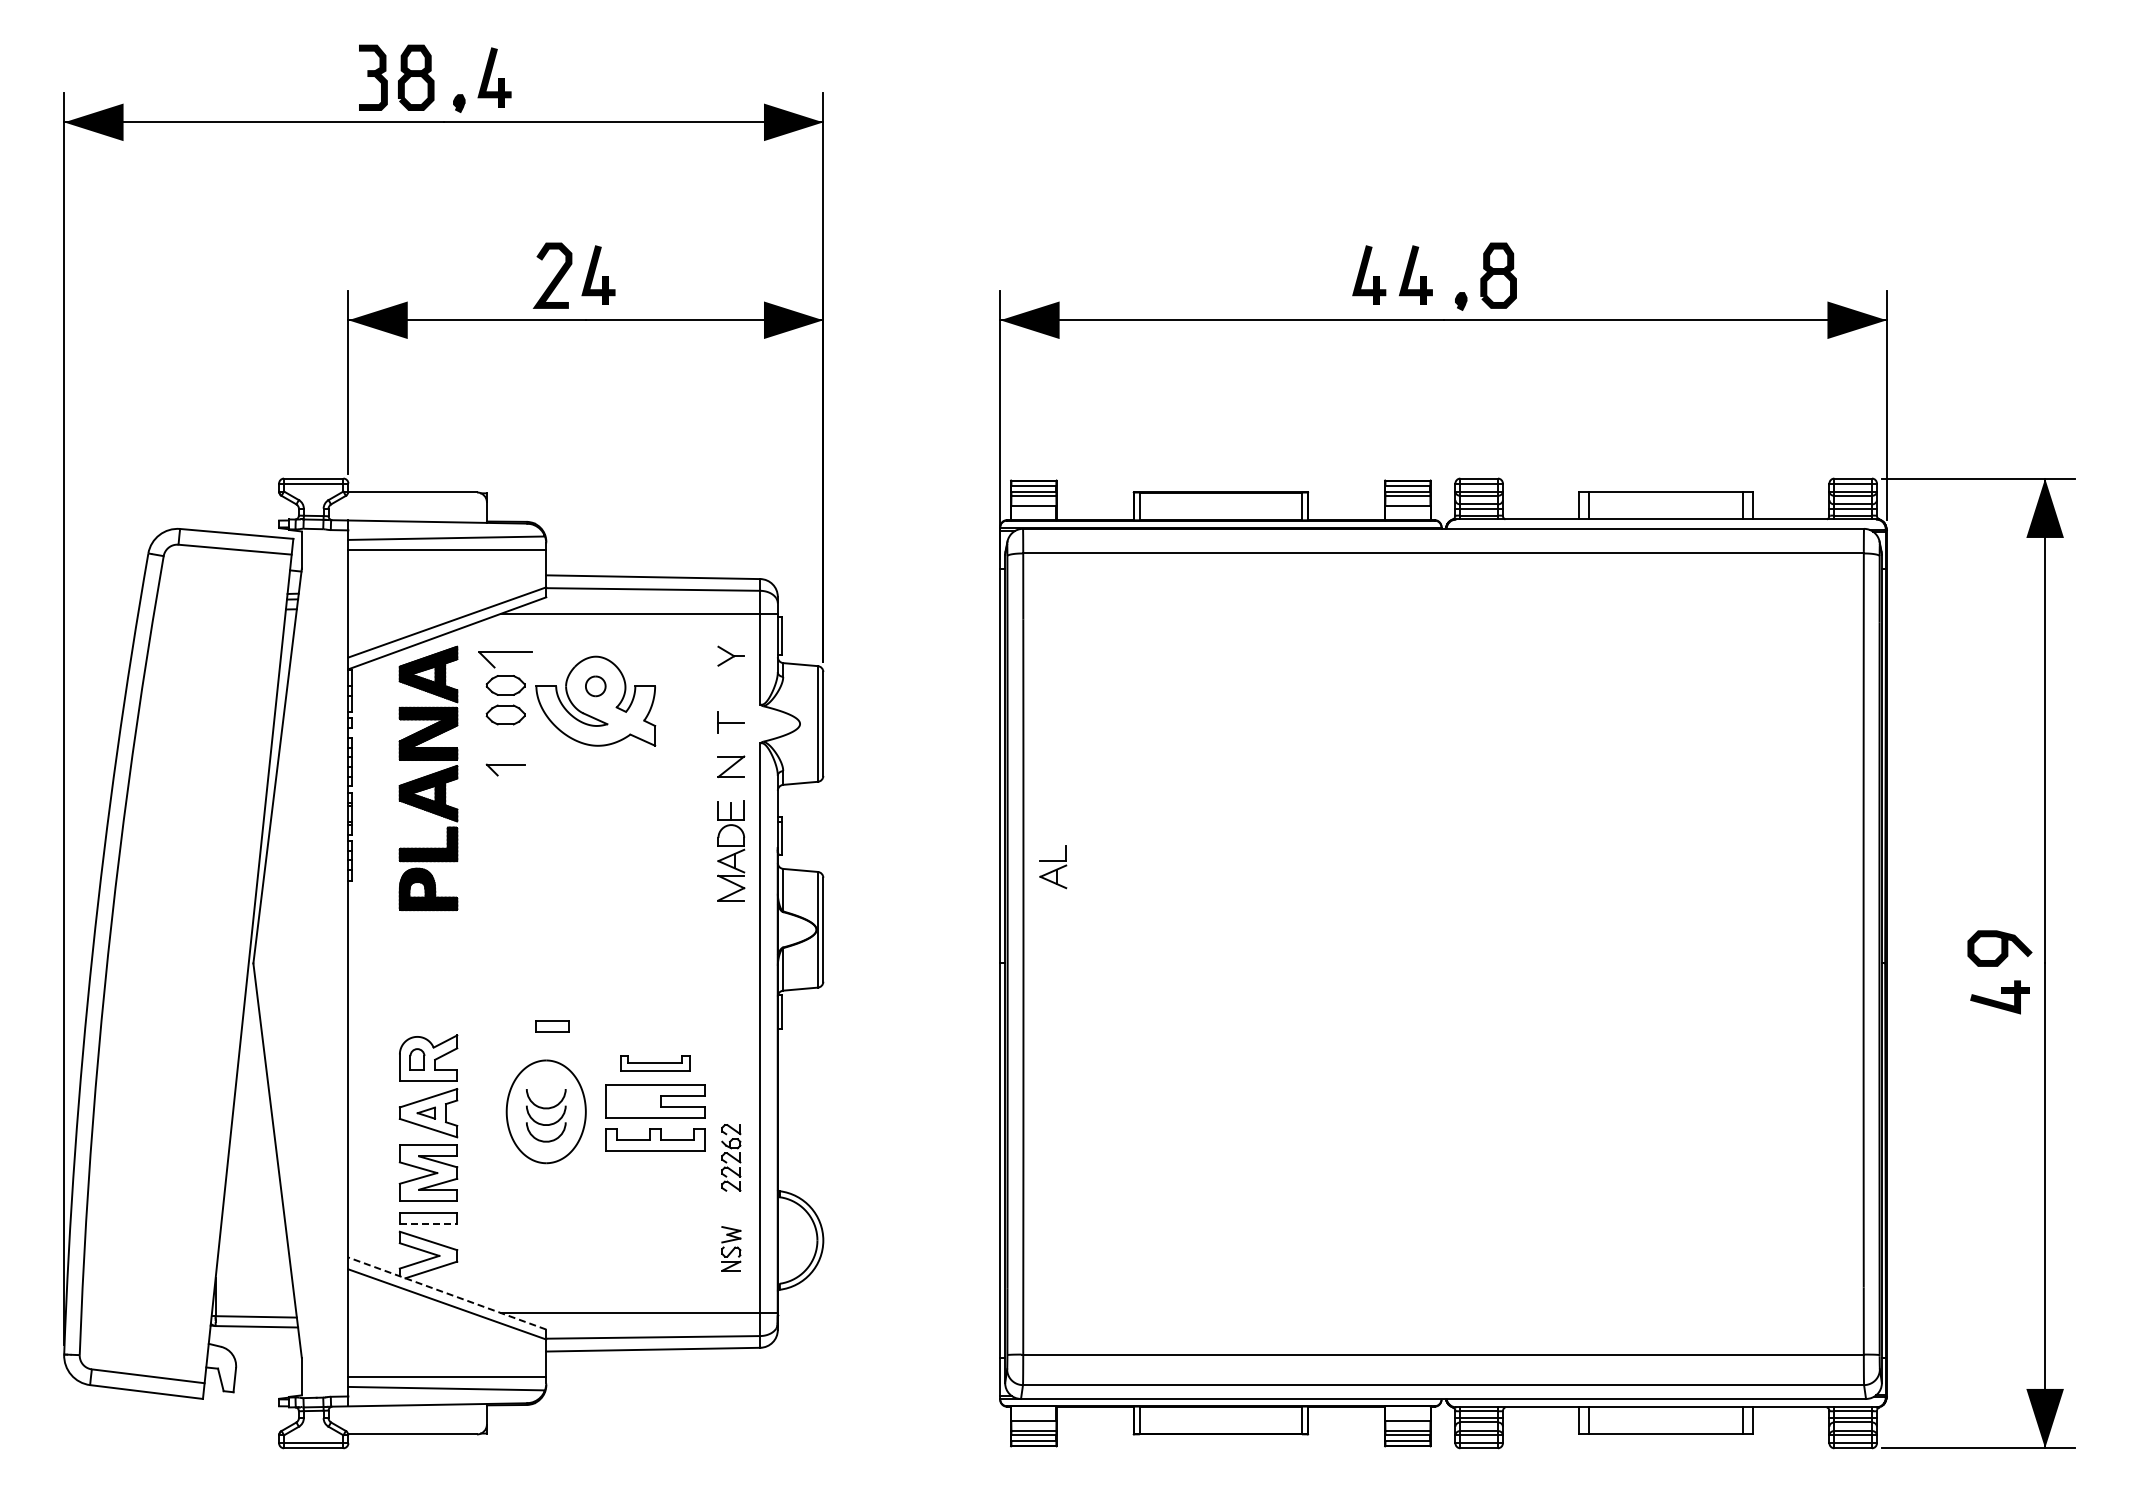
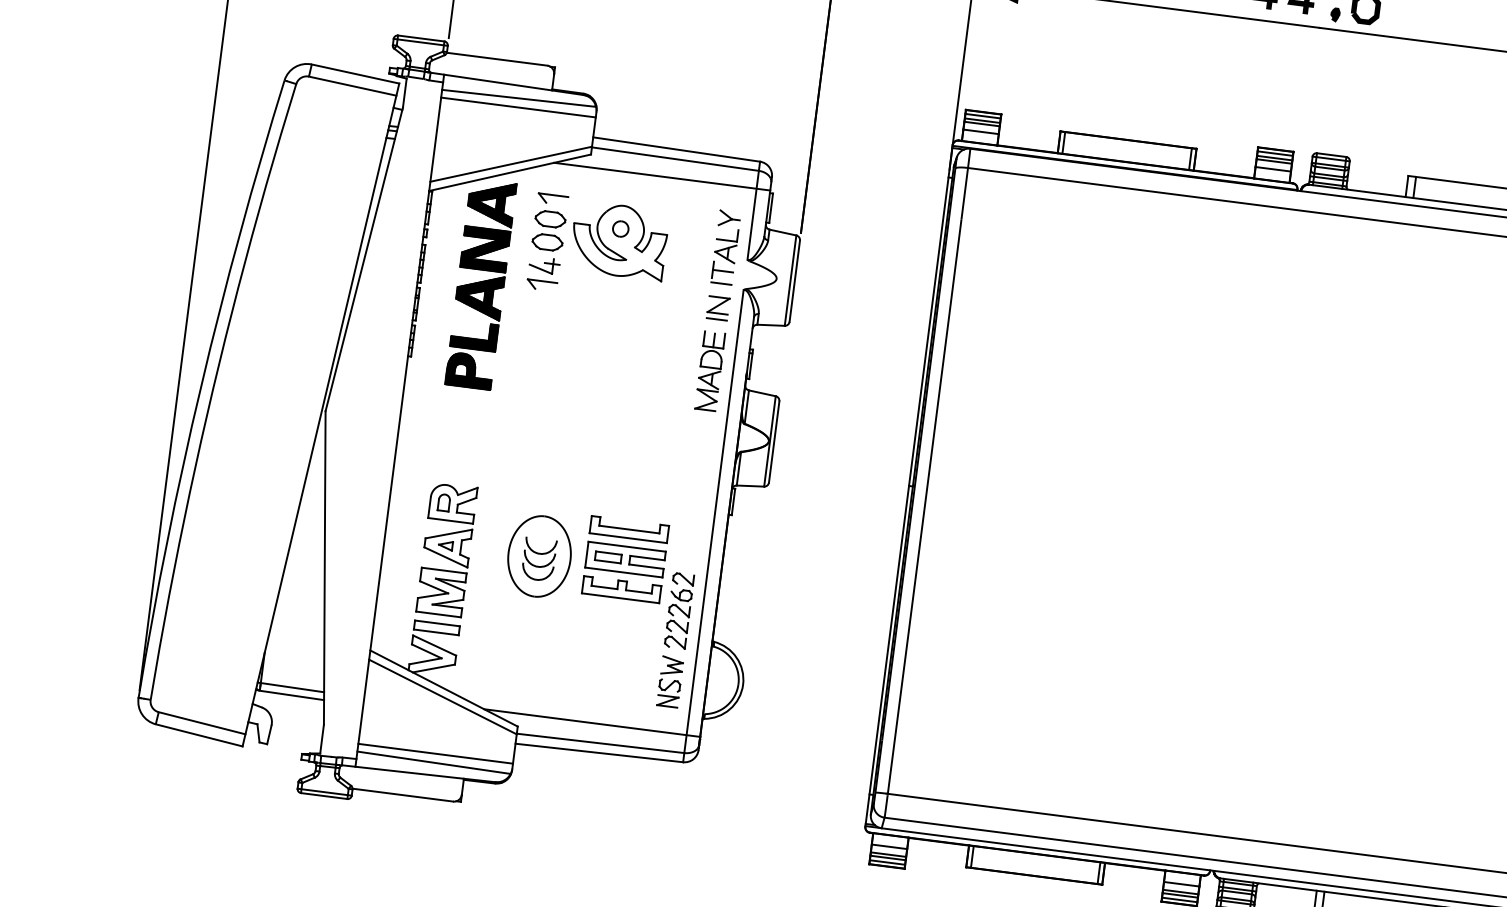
part: (505, 659) -> (552, 199), size x0.71
line: (731, 738) -> (721, 283), added
part: (505, 744) -> (544, 265), added
line: (731, 784) -> (716, 319), added
part: (1053, 867) -> (726, 245), moved
part: (552, 1026) -> (608, 557), moved
part: (655, 1062) -> (629, 528), size x1.43
part: (731, 1157) -> (679, 610), size x1.43
line: (428, 1224) -> (436, 632), dashed -> solid
part: (731, 1248) -> (670, 681), size x1.43
line: (446, 1293) -> (443, 688), dashed -> solid

